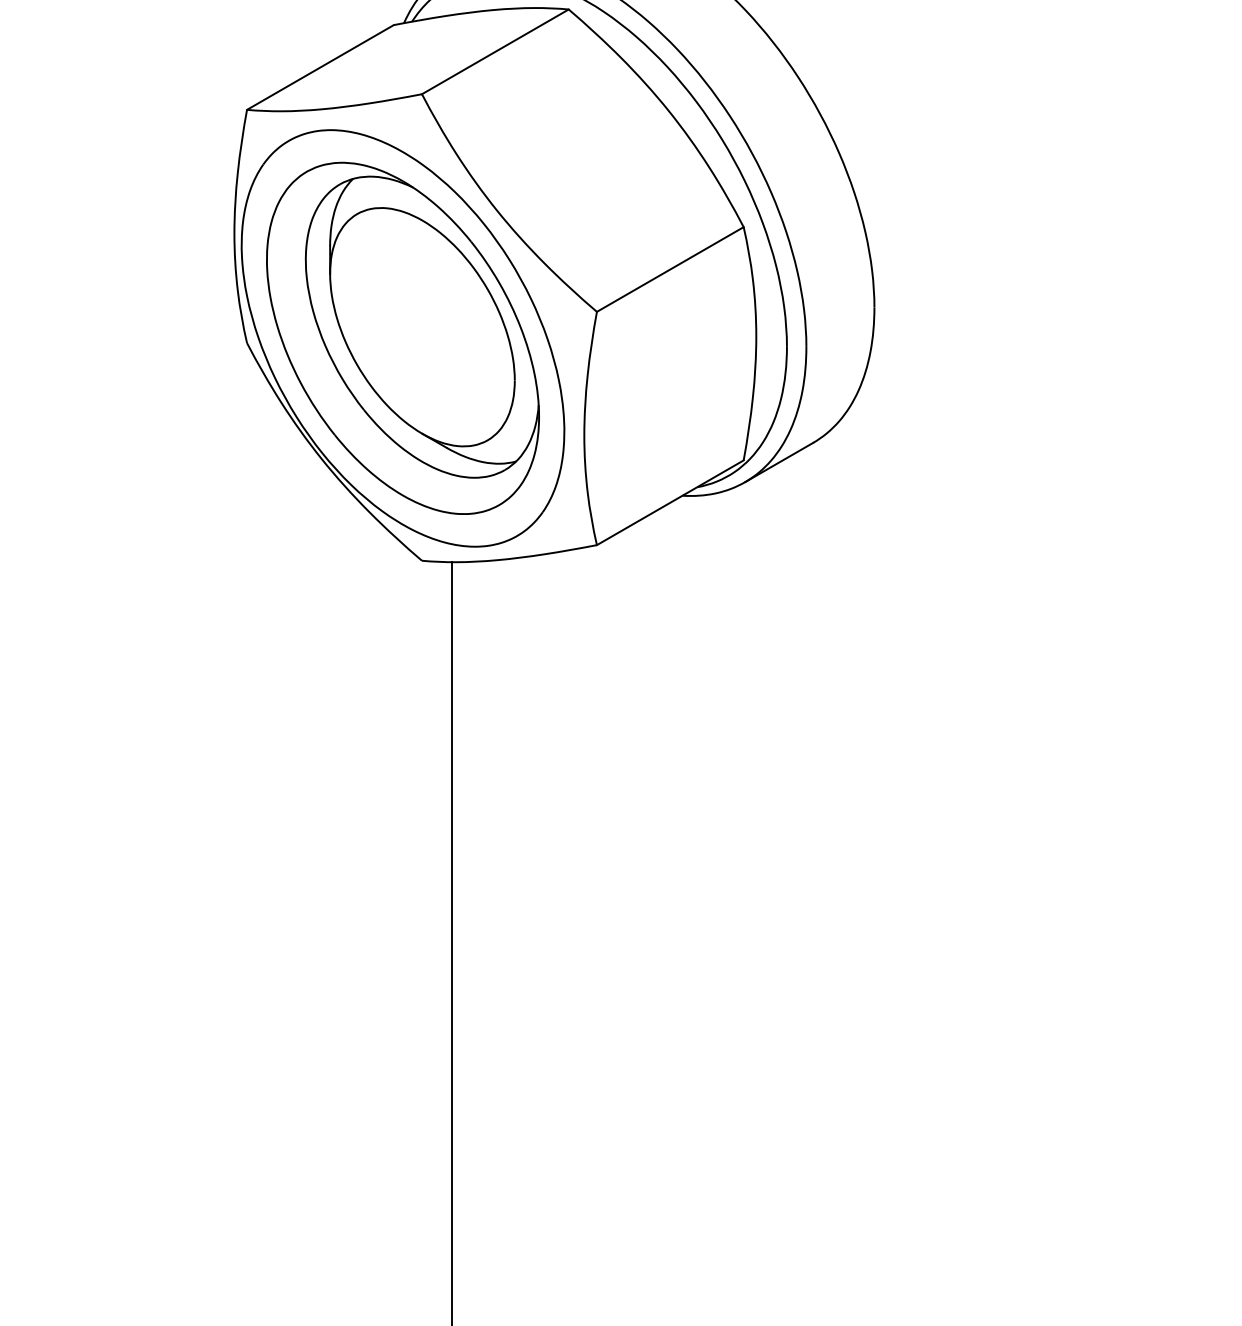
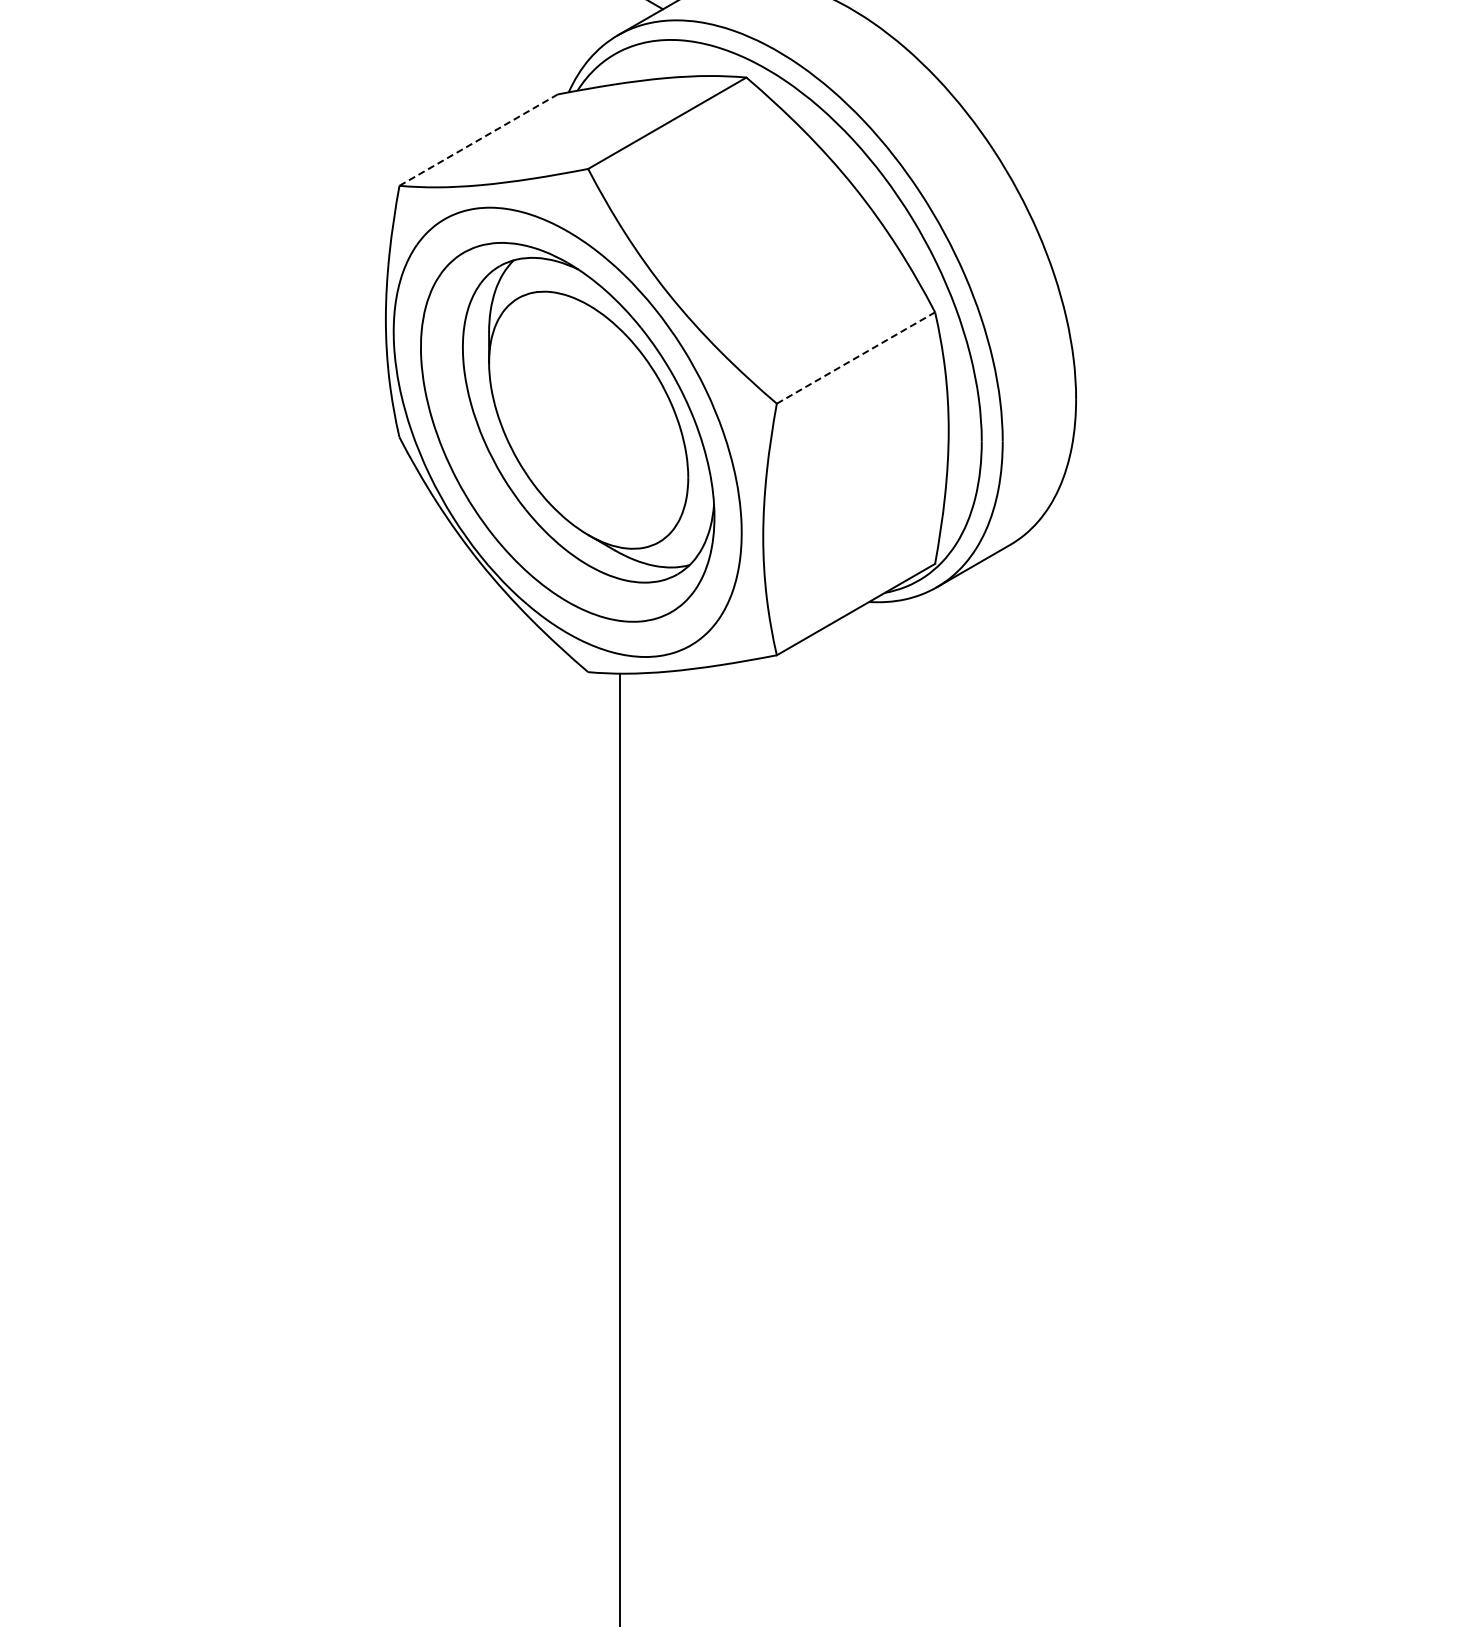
line: (321, 66) -> (479, 139), solid -> dashed
line: (670, 269) -> (856, 357), solid -> dashed

